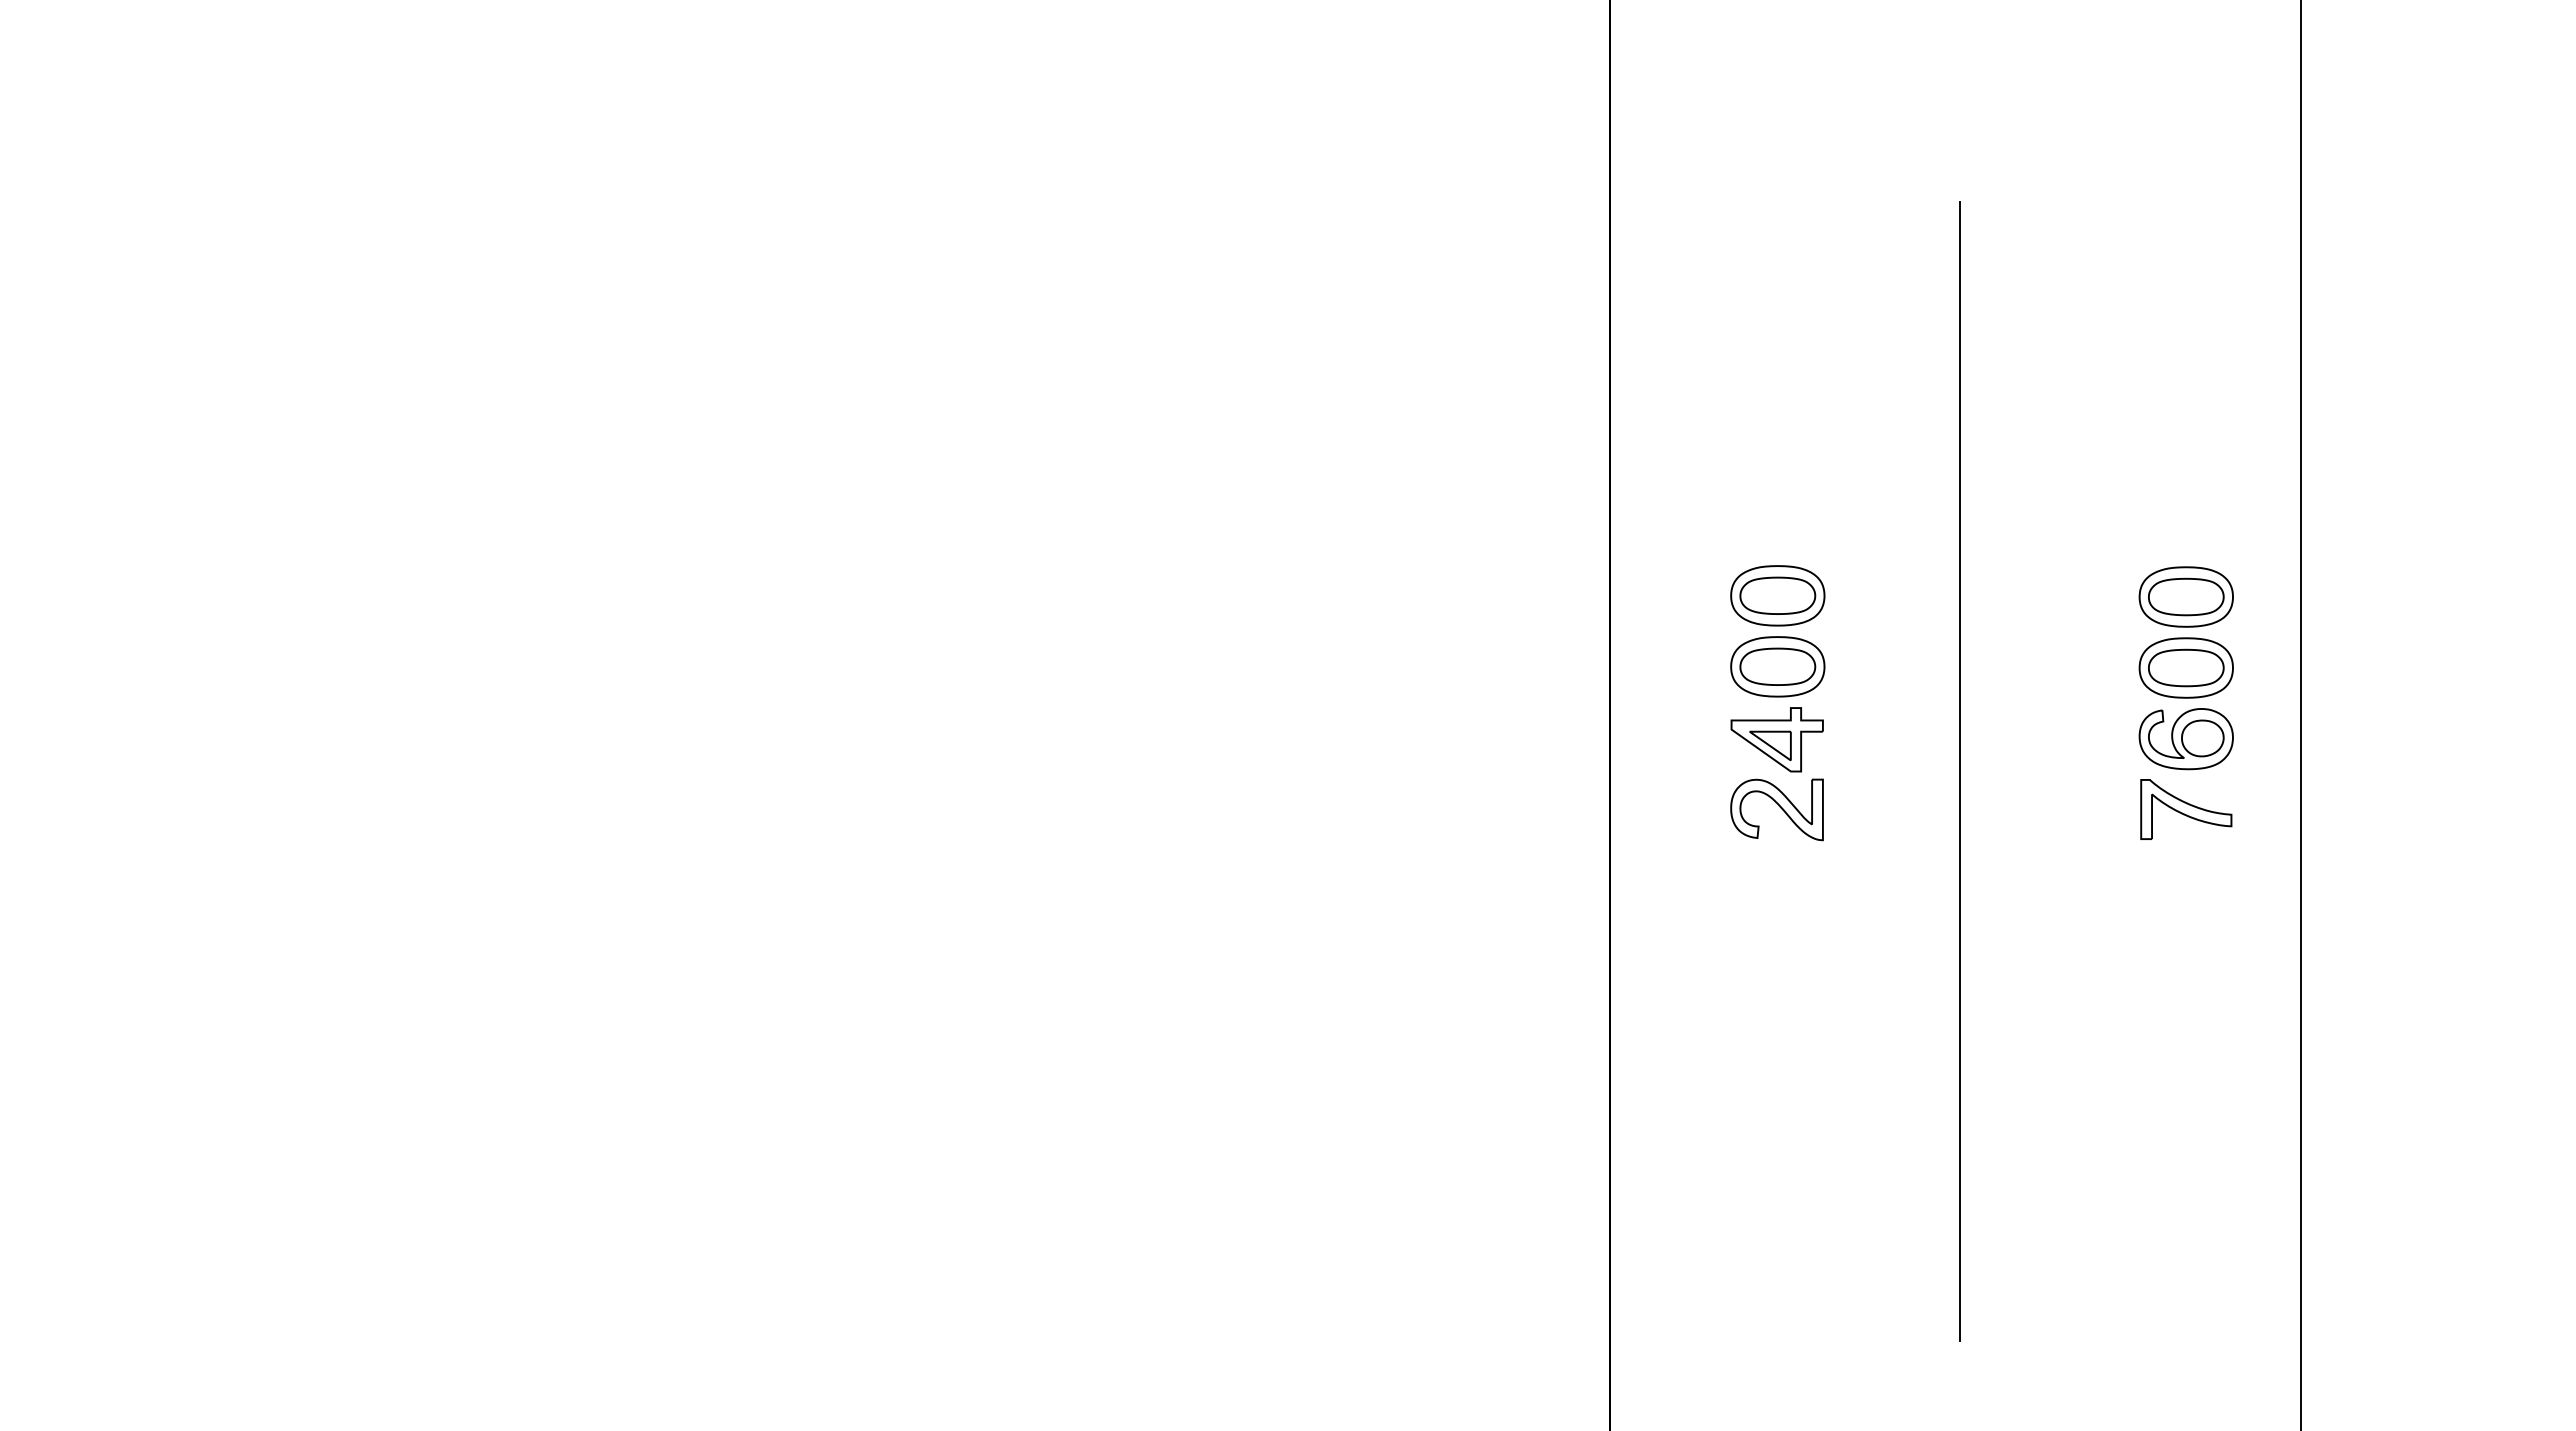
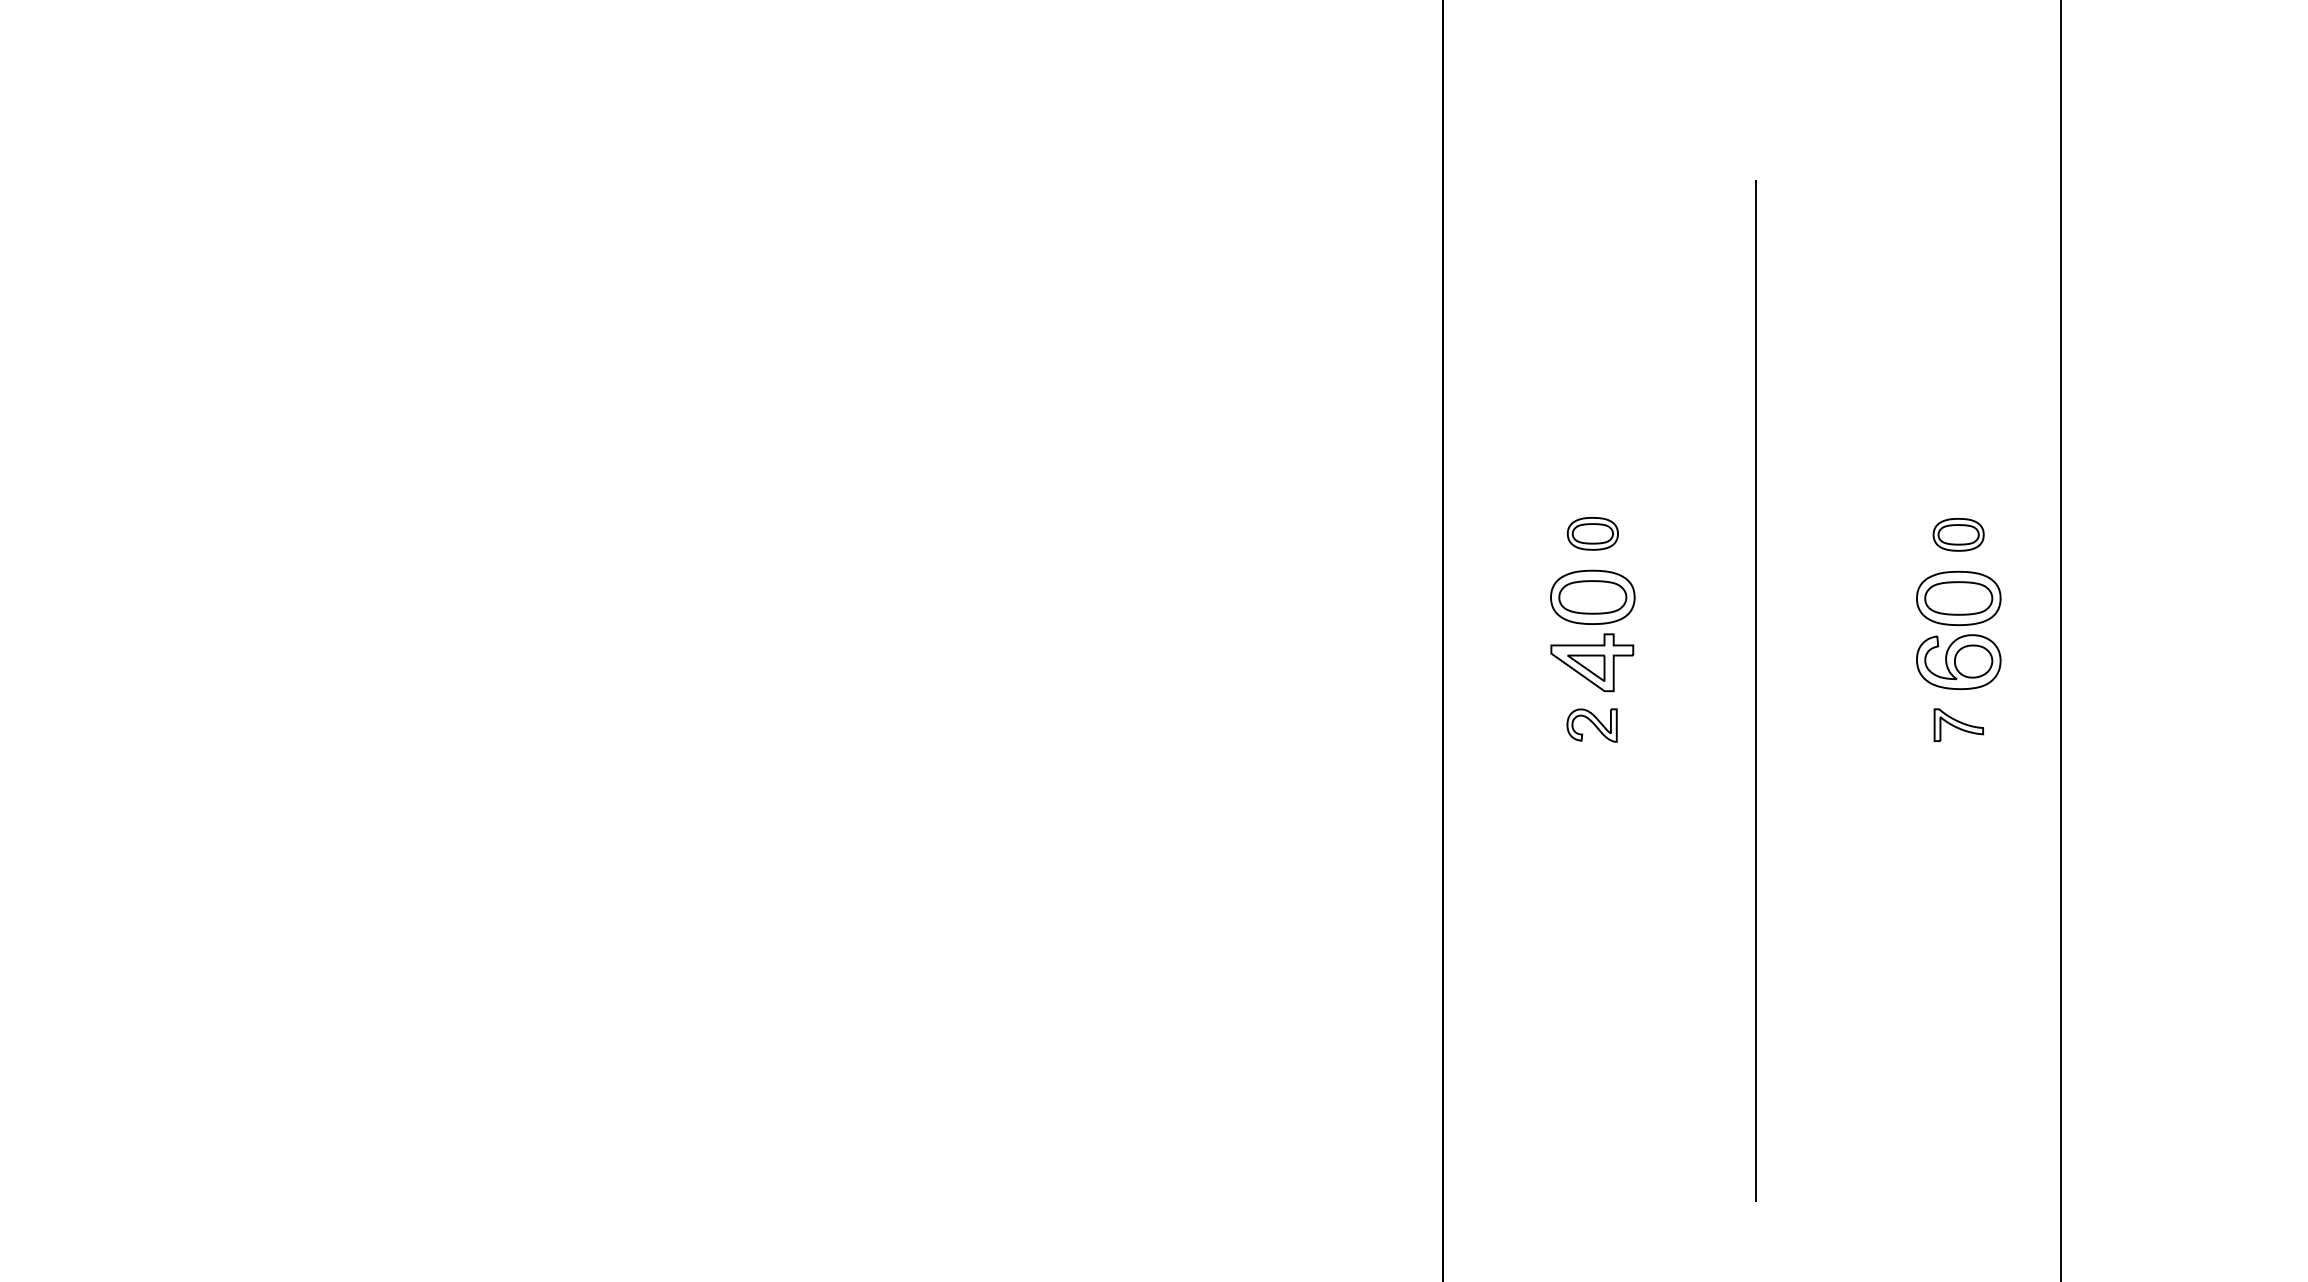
part: (1777, 595) -> (1592, 533), size x0.6
part: (2185, 596) -> (1958, 534), size x0.6
part: (1776, 809) -> (1591, 725), size x0.6
part: (2186, 809) -> (1958, 725), size x0.6

